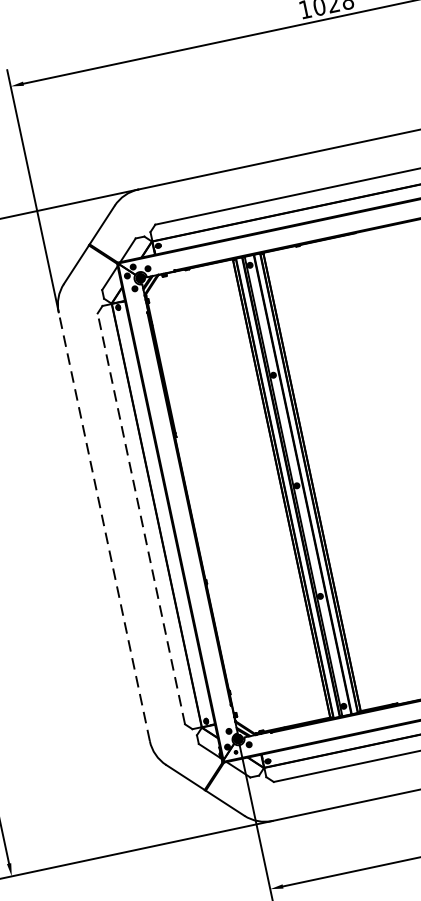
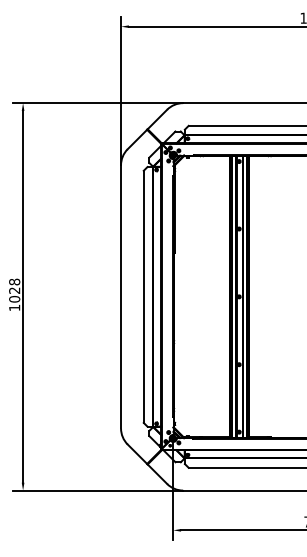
line: (140, 518) -> (143, 296), dashed -> solid
line: (104, 526) -> (121, 296), dashed -> solid

